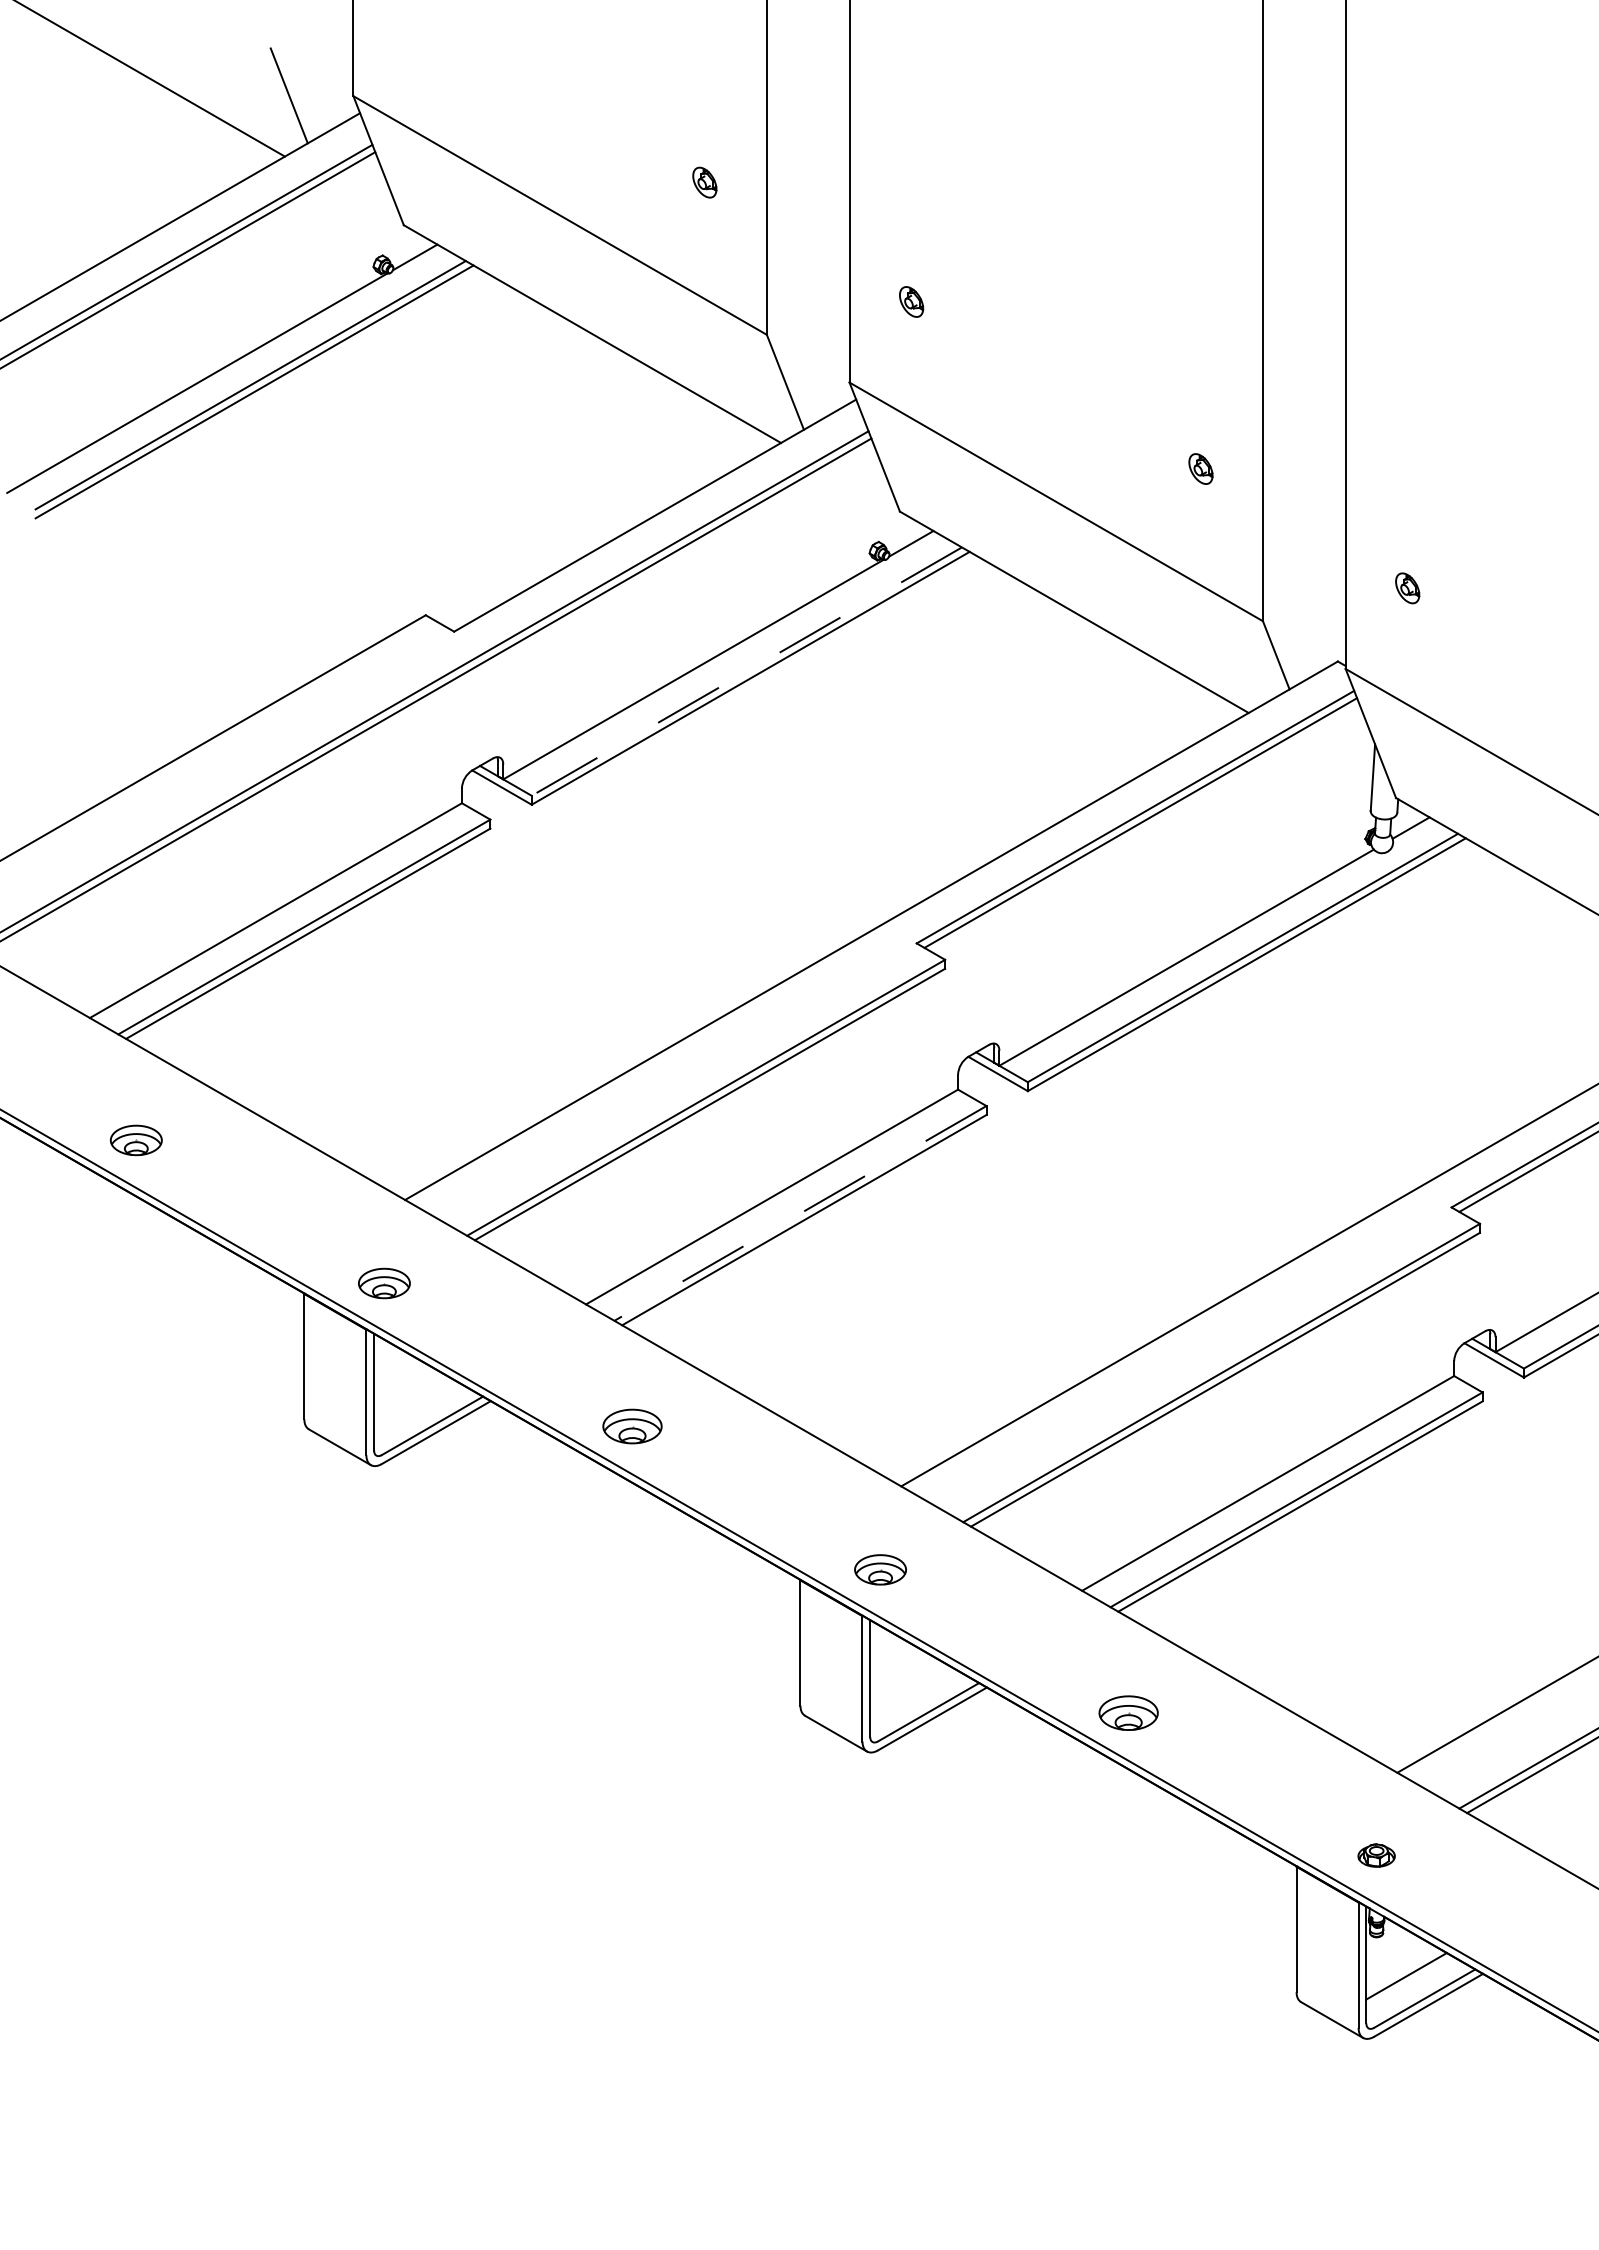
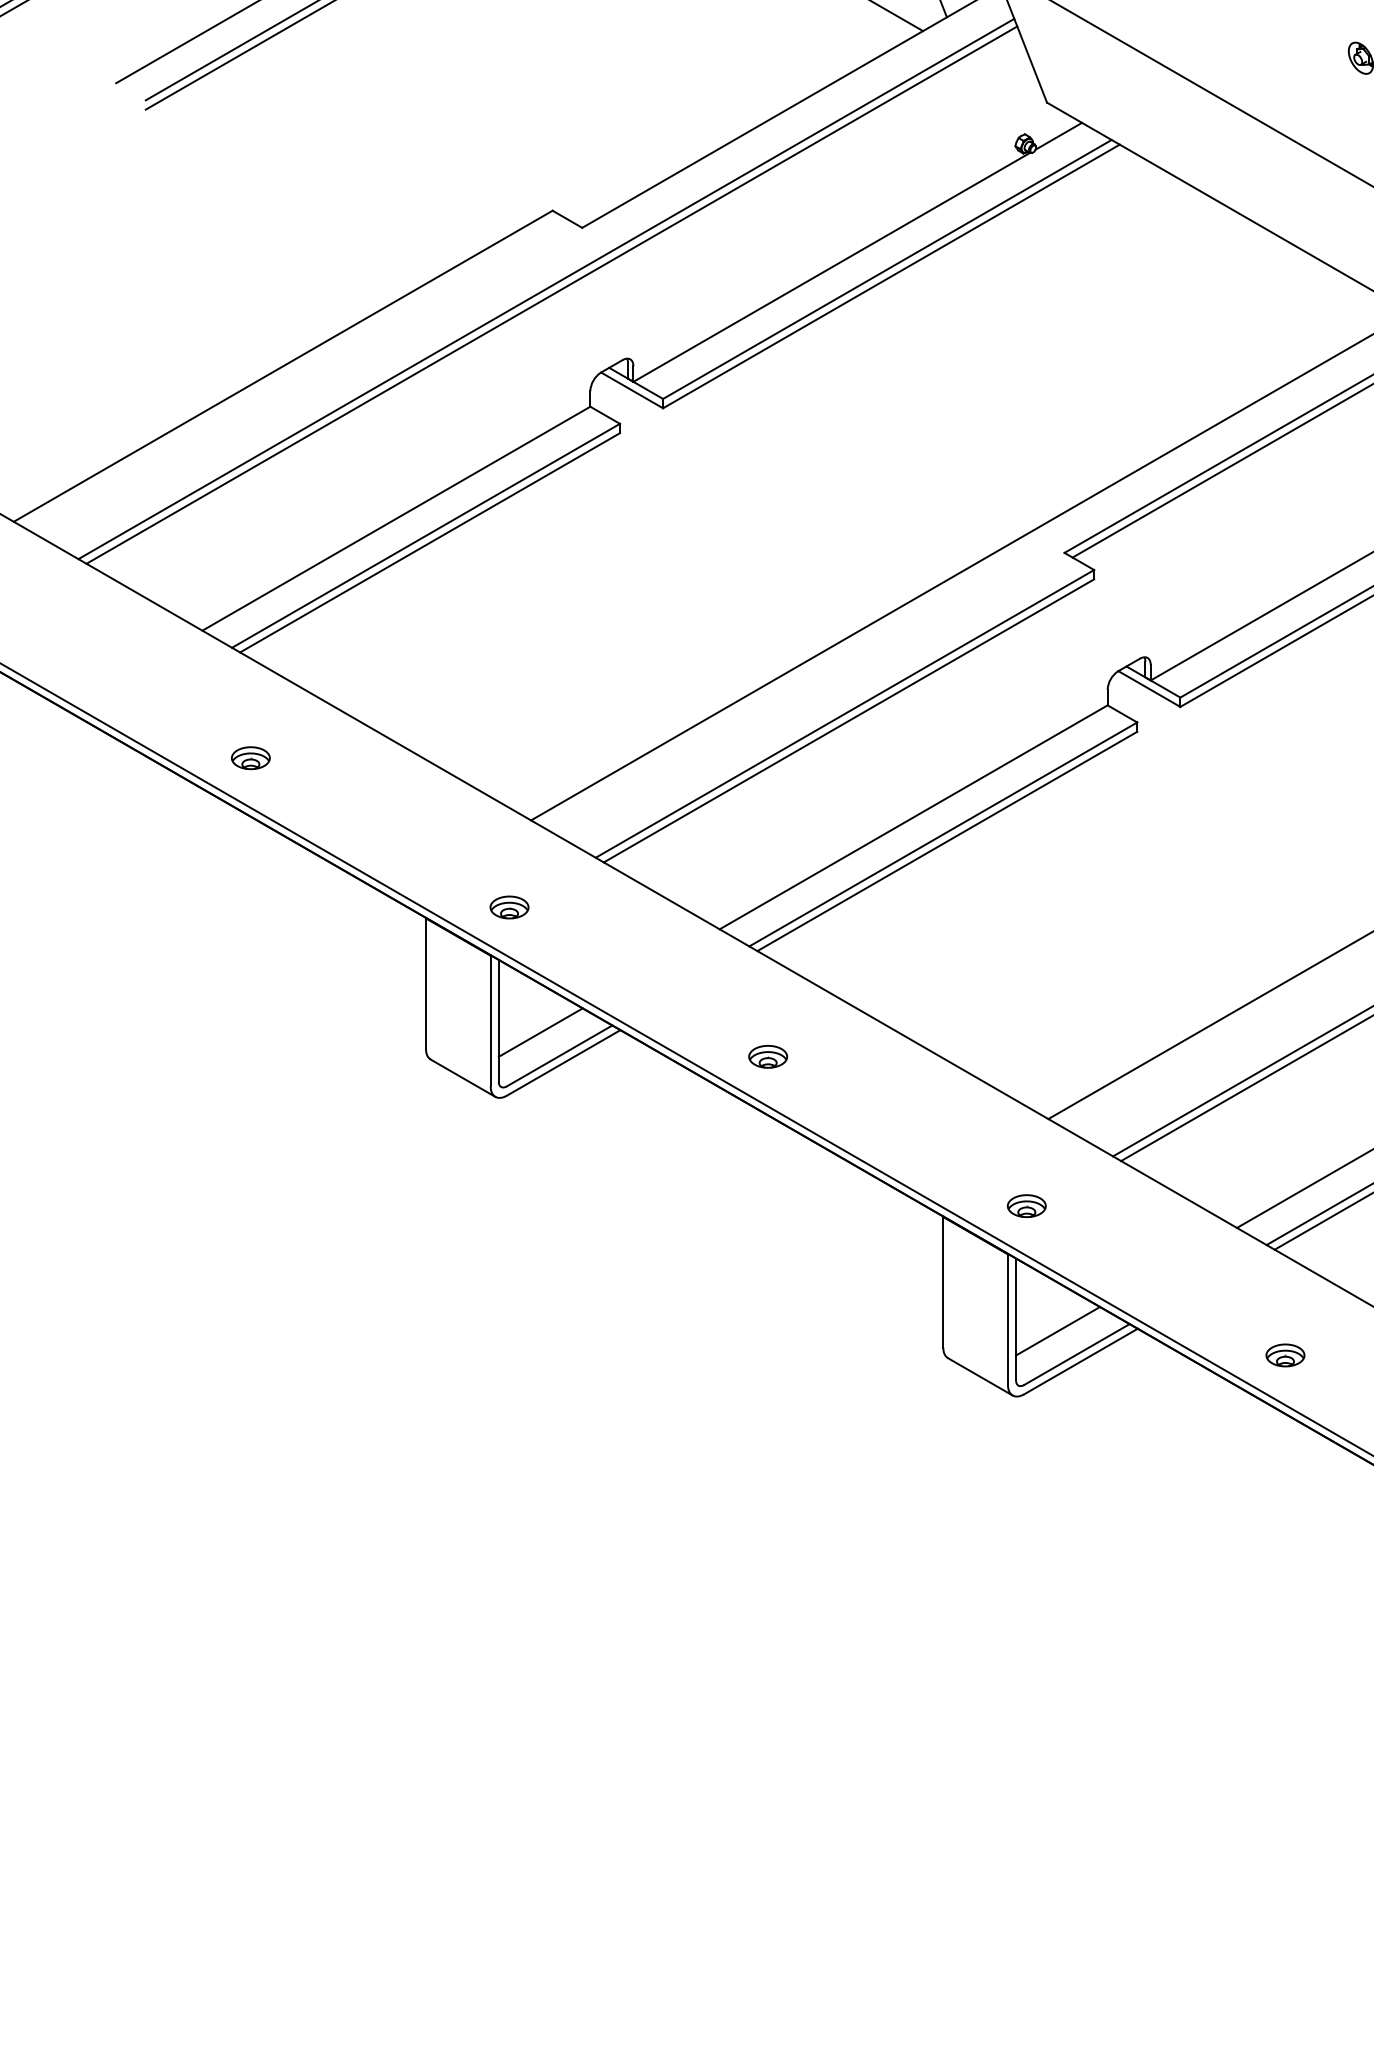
line: (746, 671) -> (887, 269), dashed -> solid
part: (136, 1139) -> (250, 757), size x0.71
line: (800, 1213) -> (943, 834), dashed -> solid
part: (384, 1283) -> (509, 907), size x0.71
line: (414, 1403) -> (540, 1032), added
part: (632, 1426) -> (768, 1056), size x0.62
part: (880, 1569) -> (1026, 1205), size x0.71
line: (910, 1689) -> (1058, 1330), added
part: (1128, 1712) -> (1285, 1354), size x0.62

